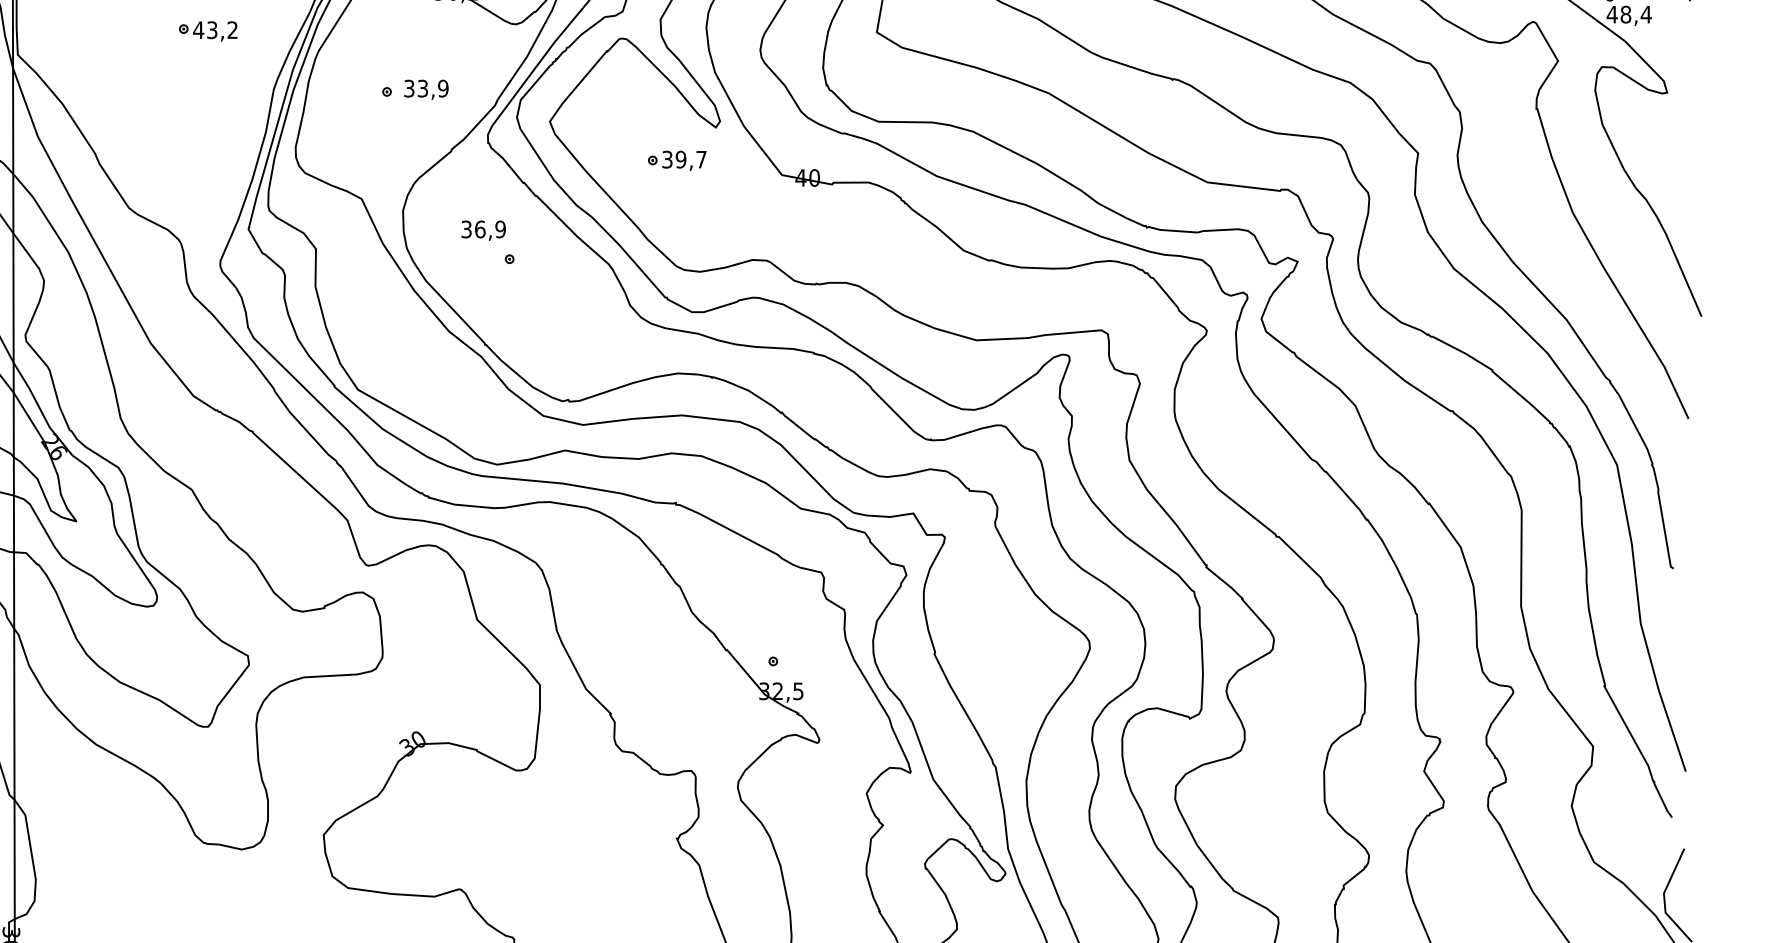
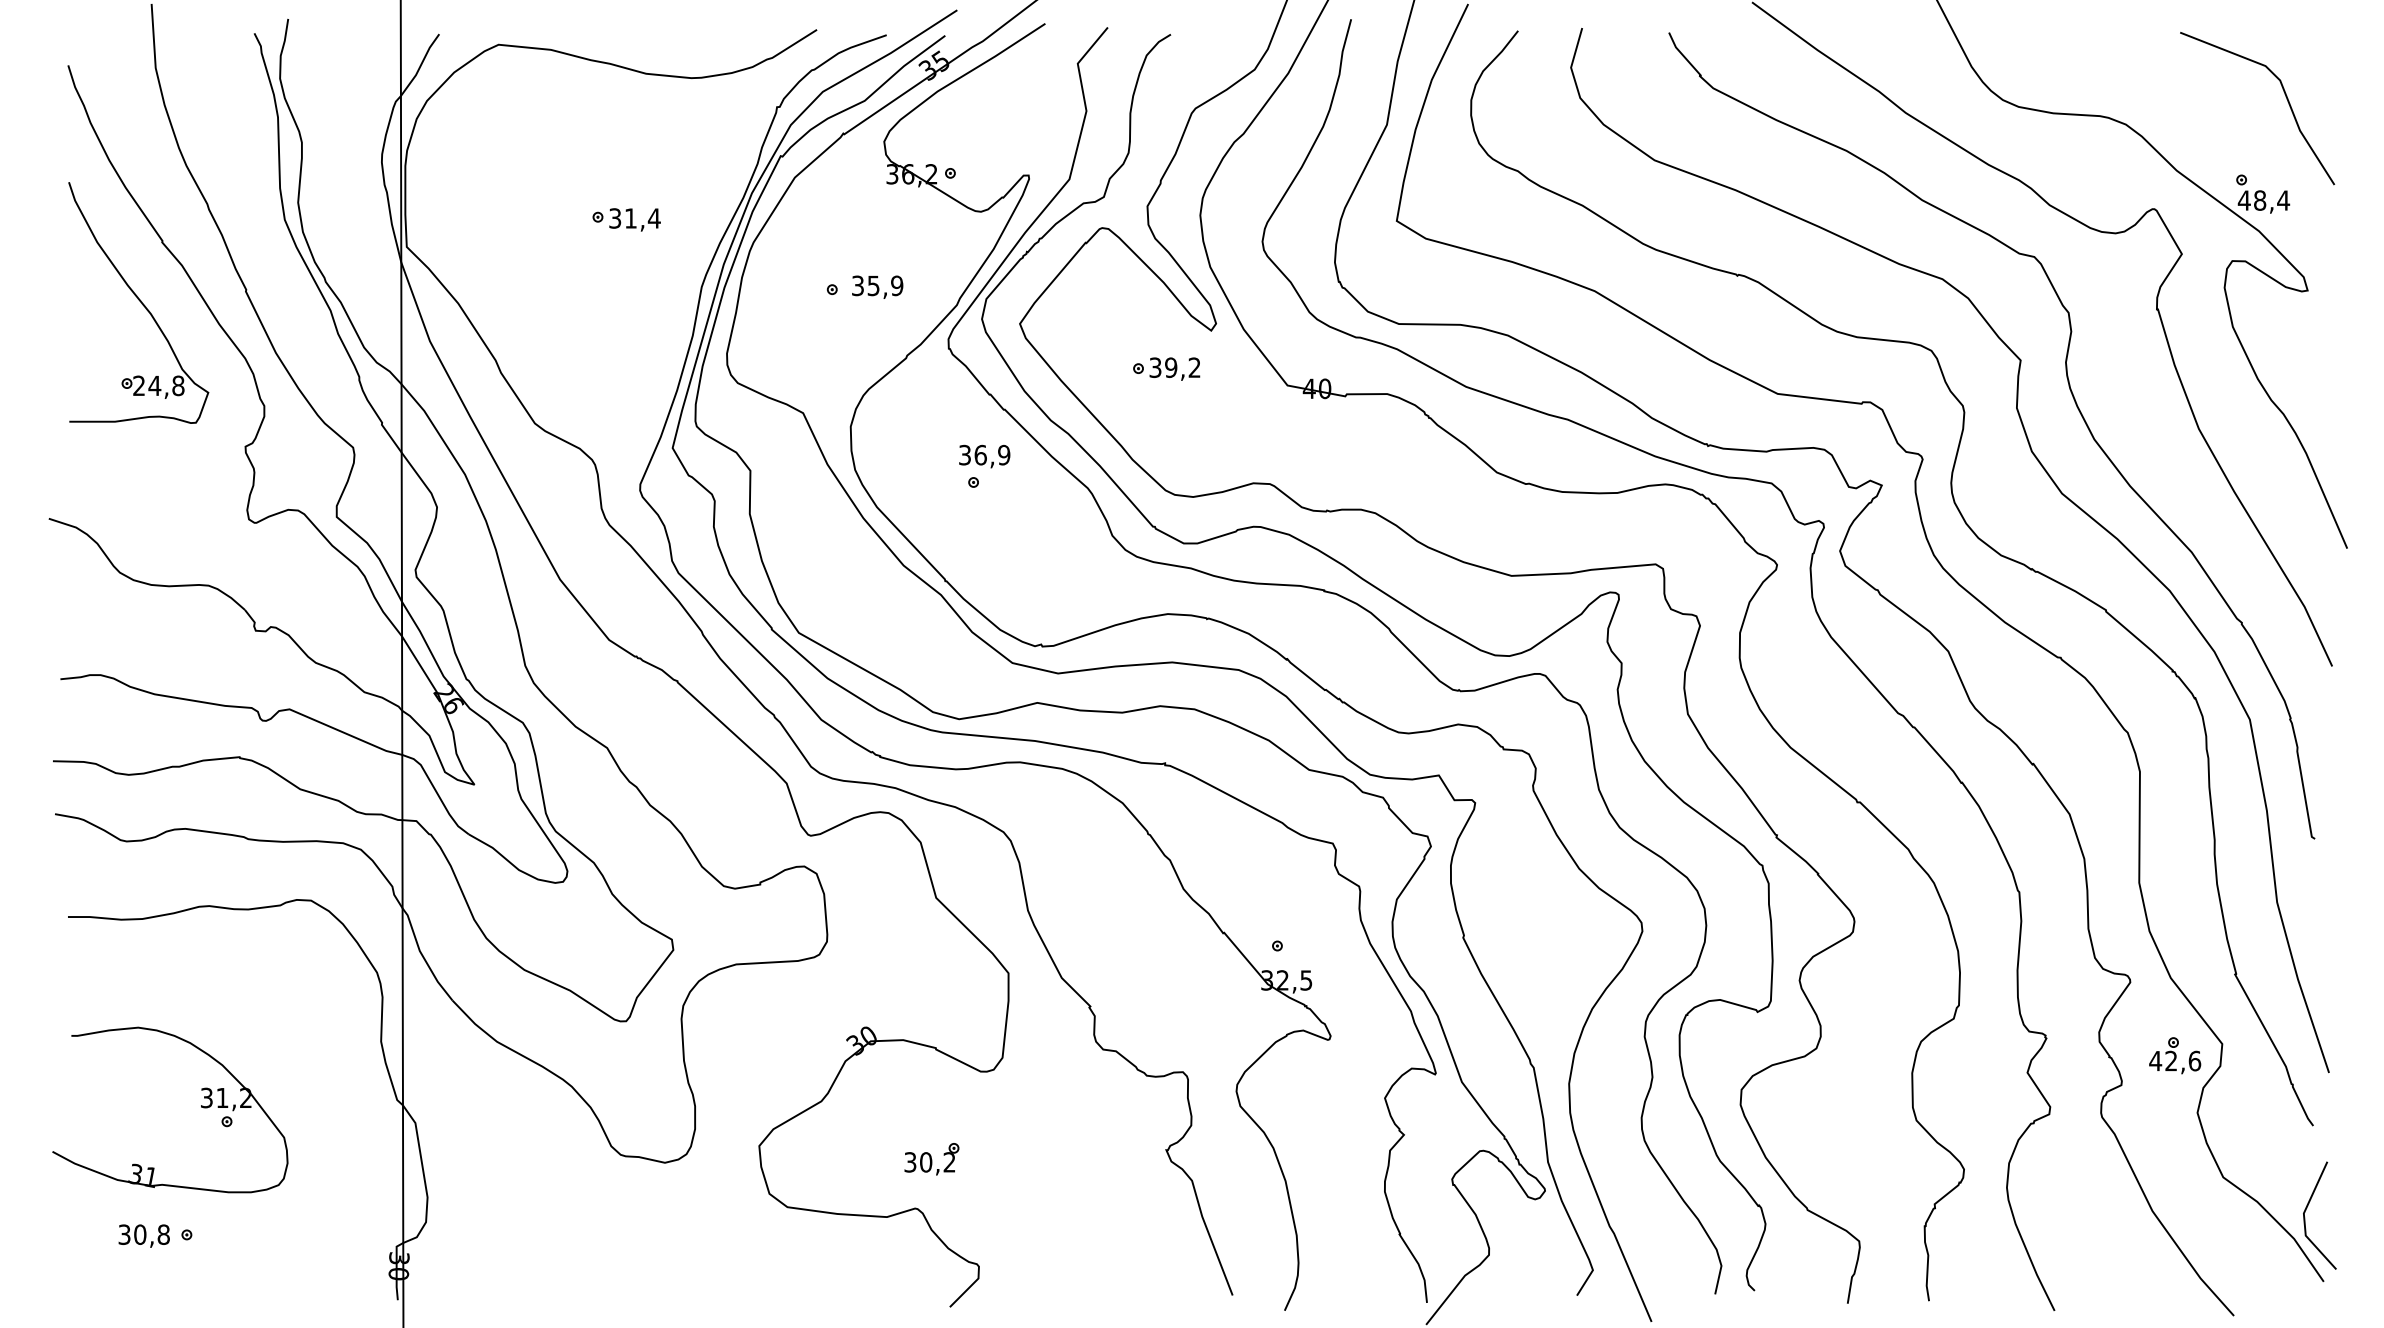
text: (215, 30) -> (634, 218), 43,2 -> 31,4
text: (422, 88) -> (873, 285), 33,9 -> 35,9
text: (701, 159) -> (1194, 367), 39,7 -> 39,2
text: (483, 230) -> (984, 456), moved
part: (1552, 756) -> (2175, 1055), added
part: (473, 846) -> (931, 1159), added

